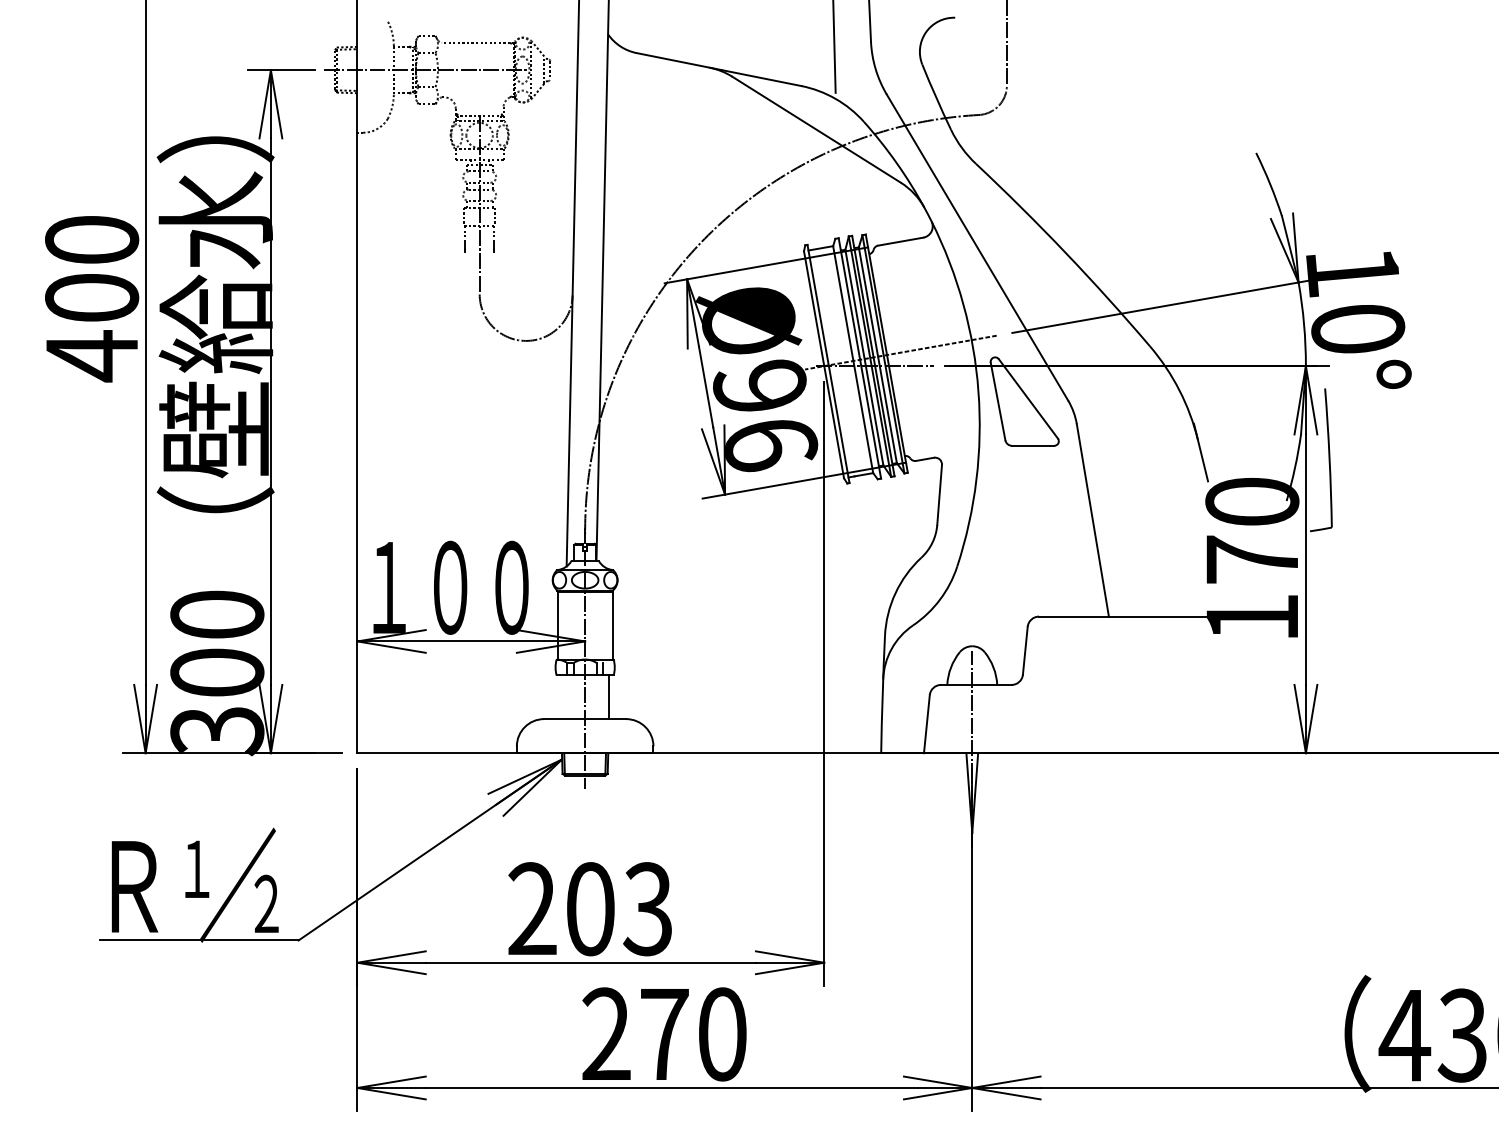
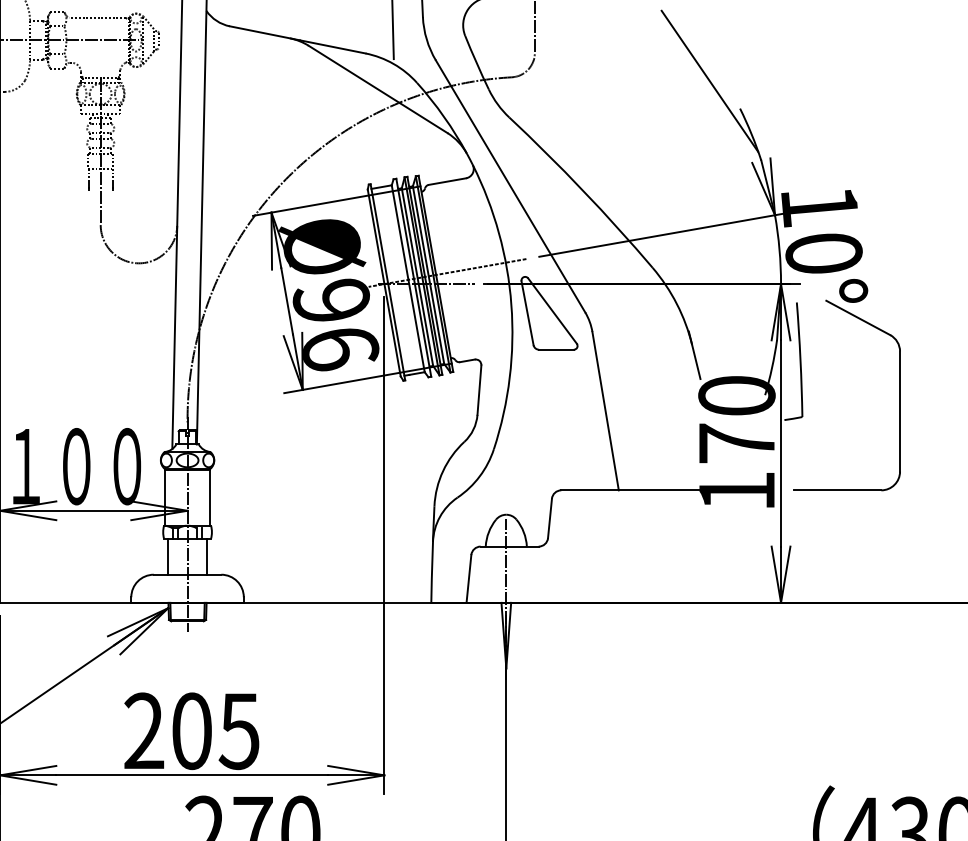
line: (1219, 119) -> (709, 81), added
part: (1449, 501) -> (899, 395), added
line: (561, 697) -> (168, 556), added
text: (647, 908) -> (238, 730), 203 -> 205

